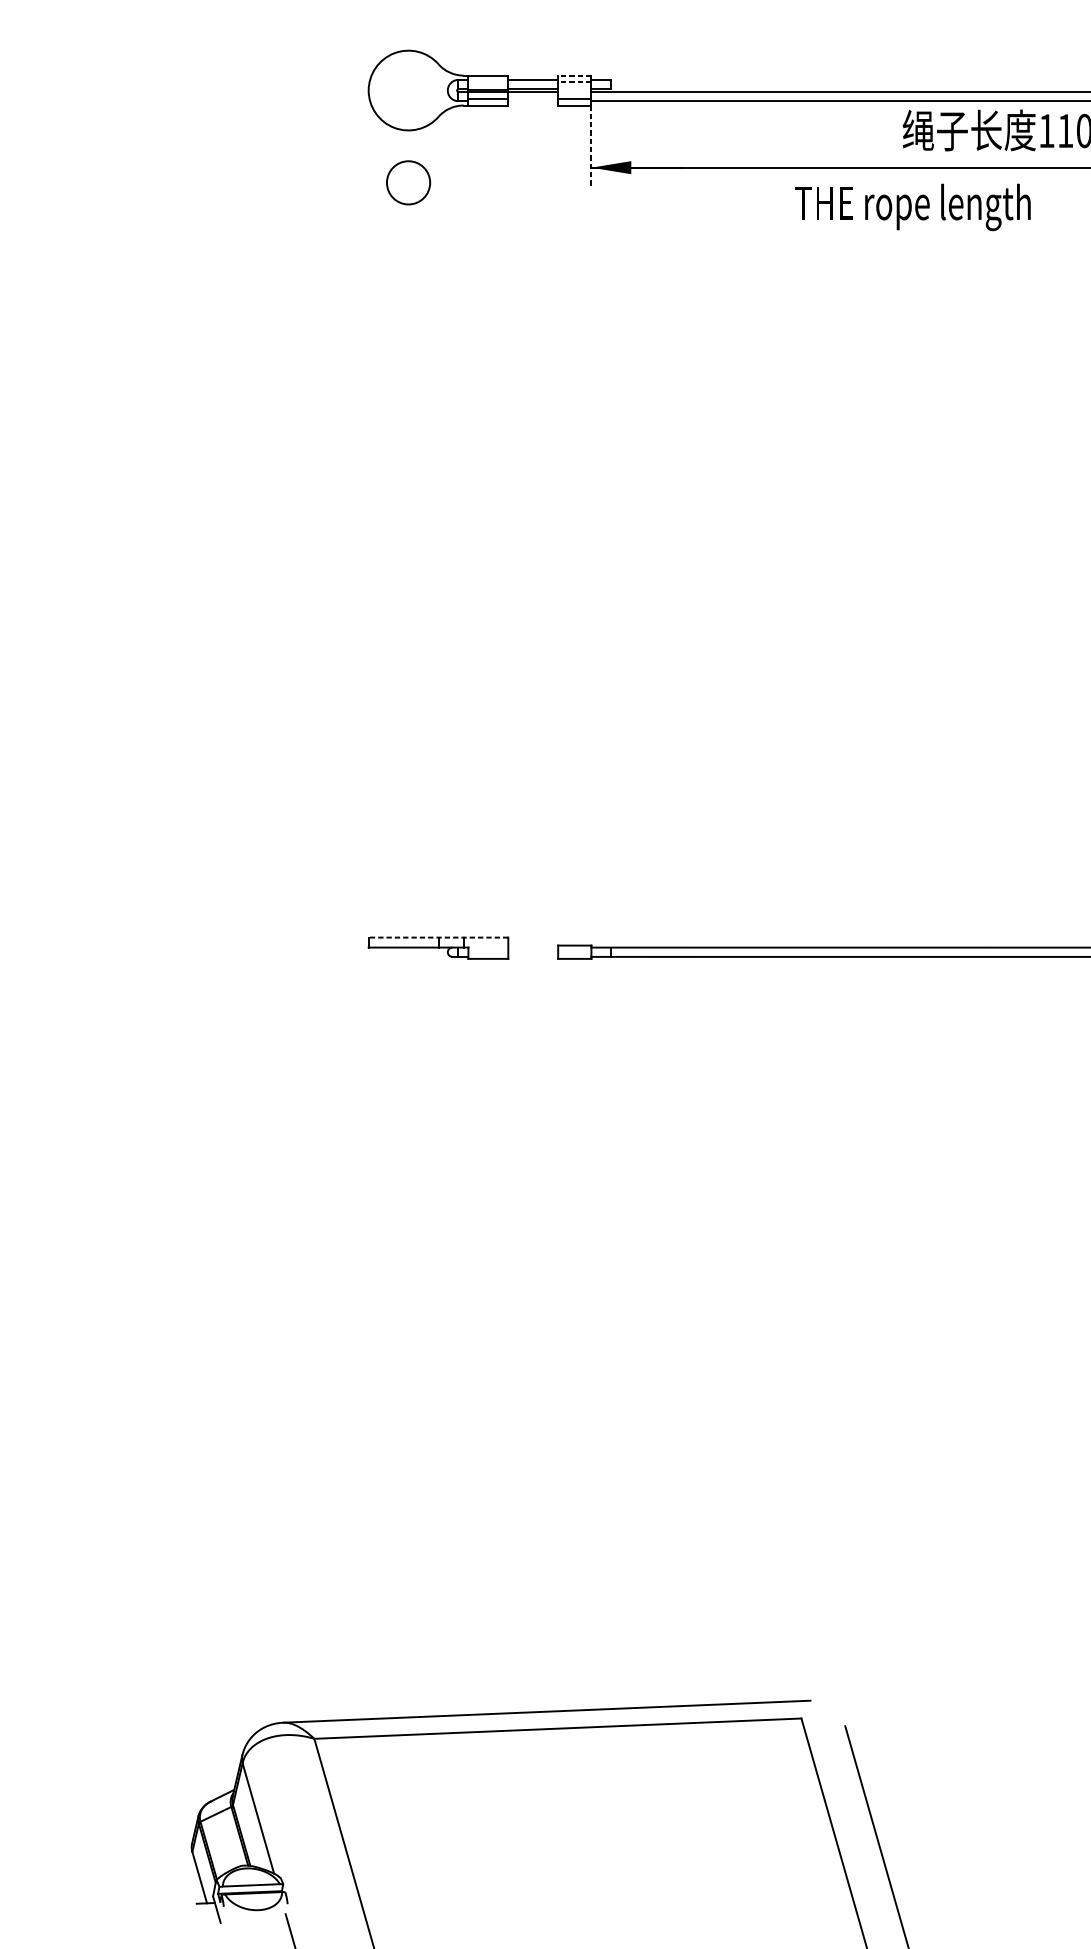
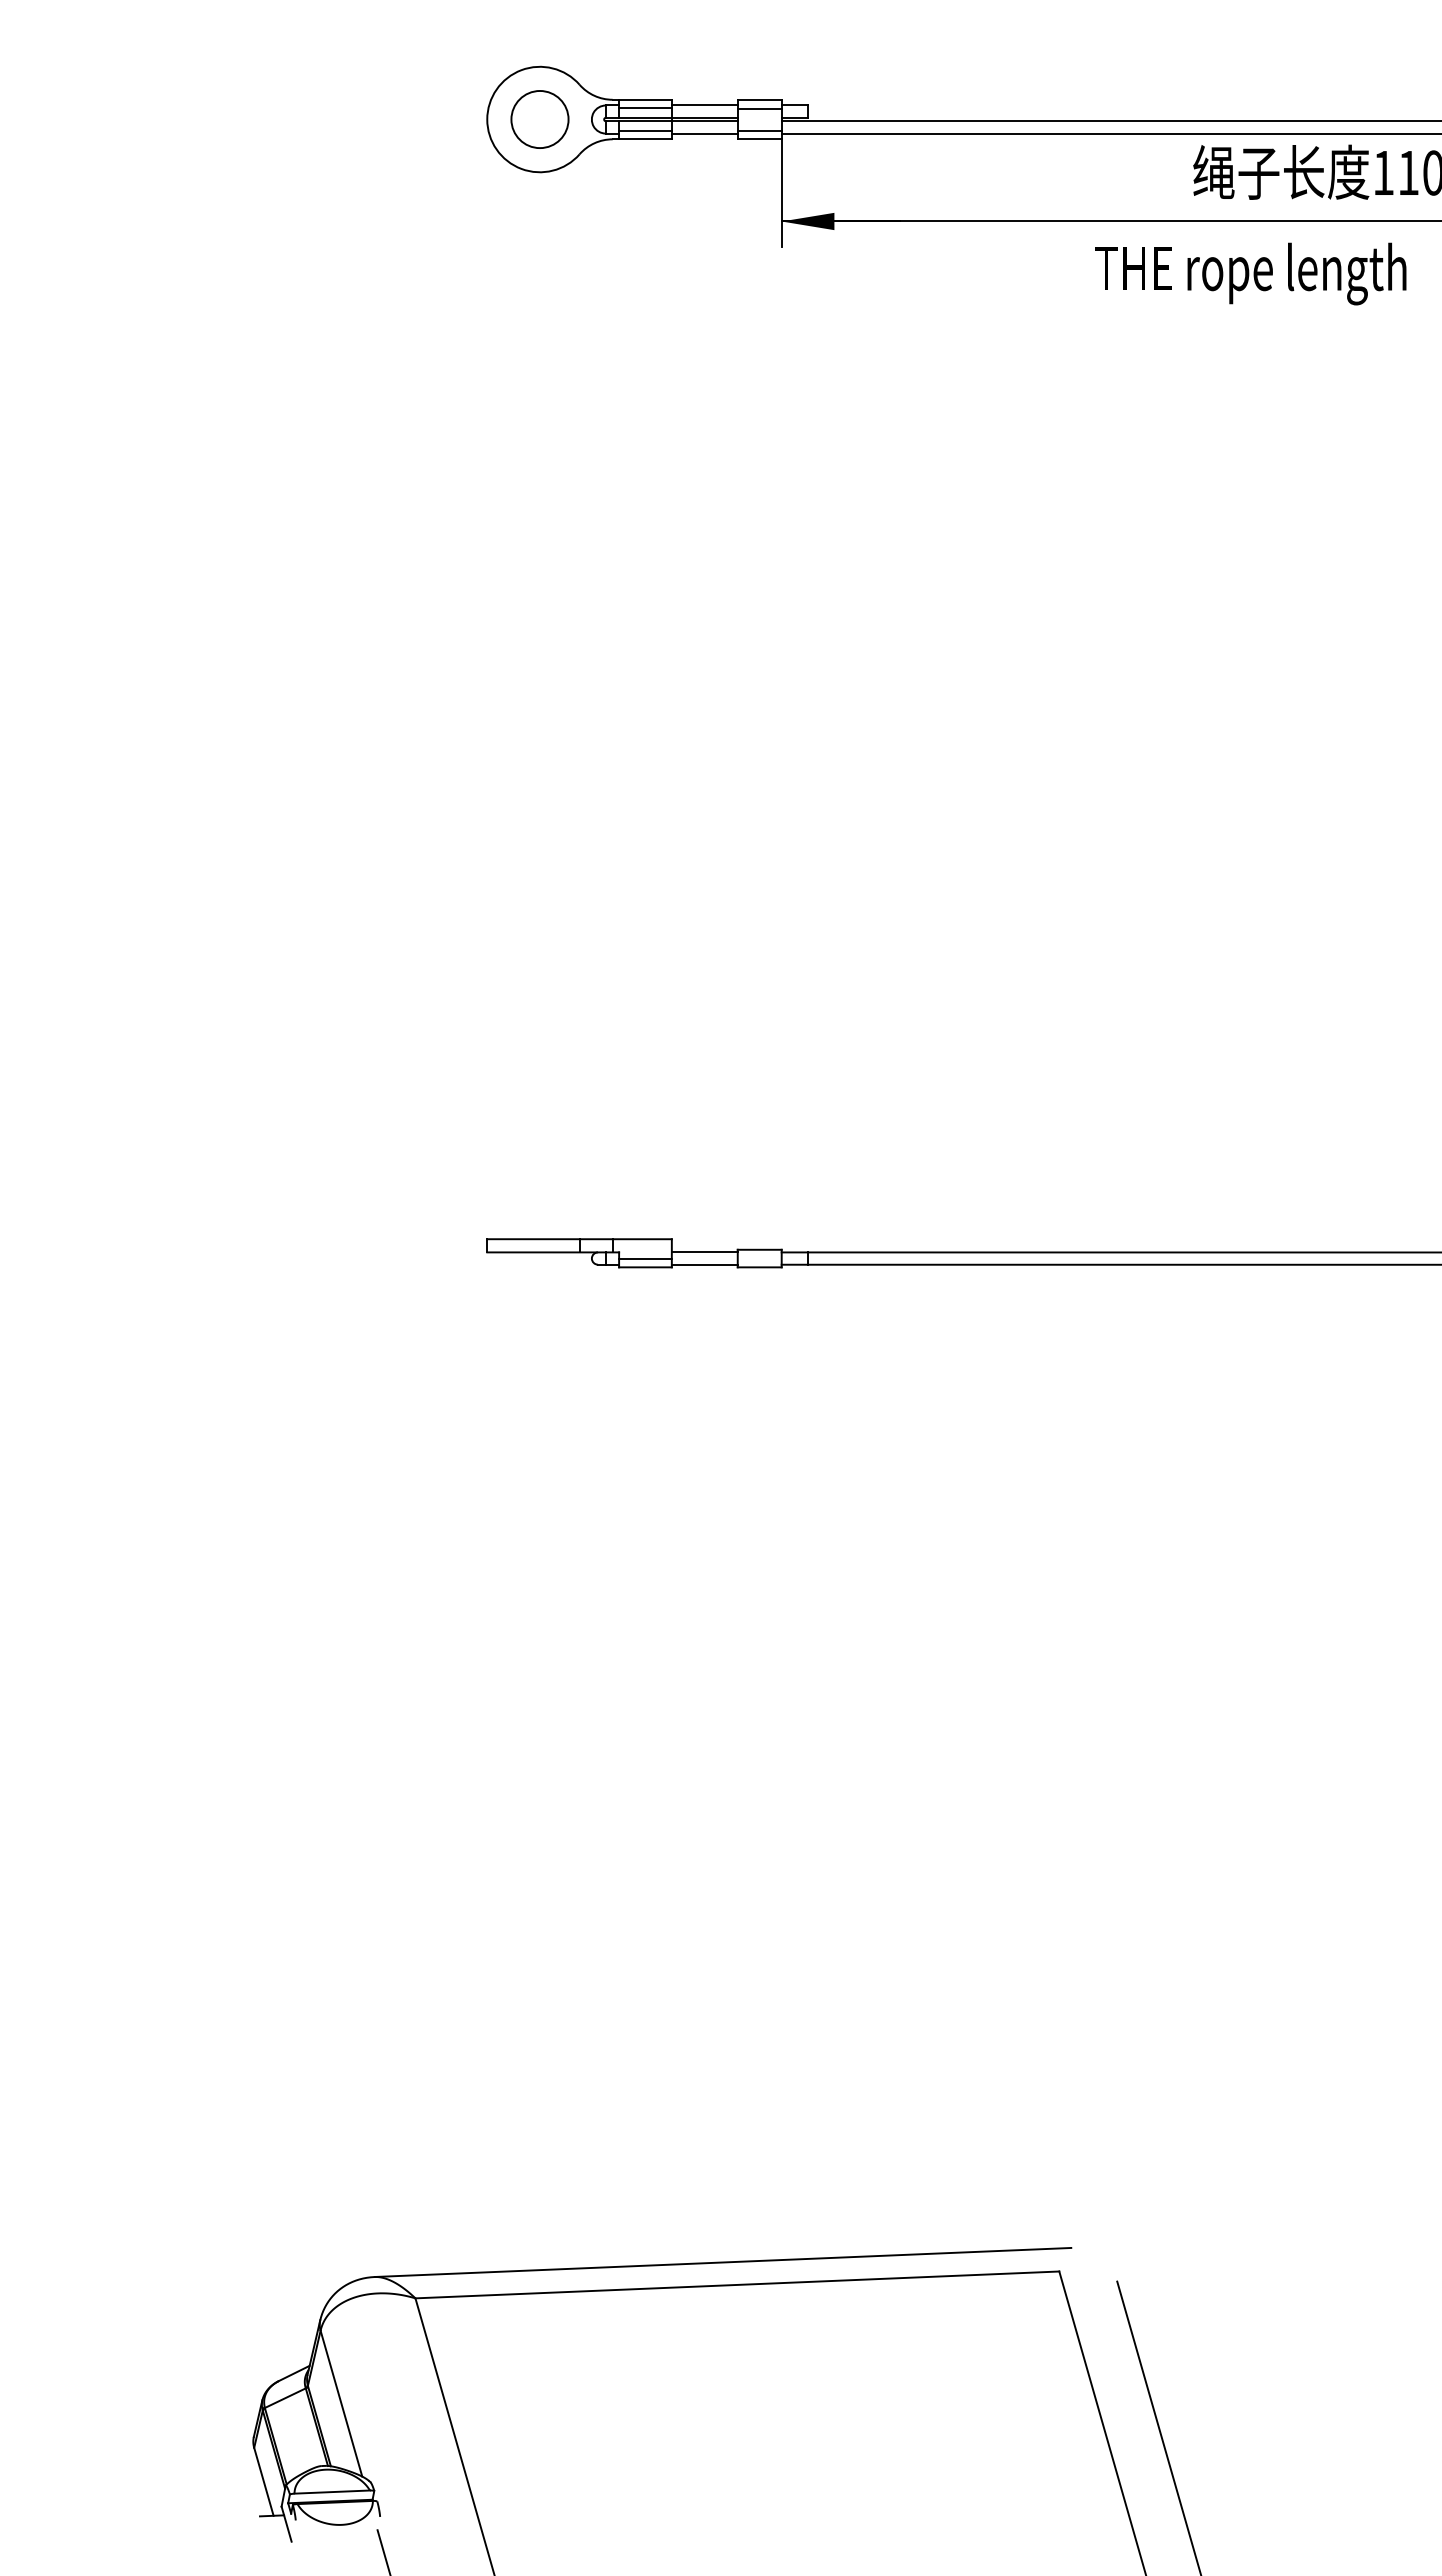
line: (574, 75) -> (759, 99), dashed -> solid
line: (488, 82) -> (645, 108), added
line: (574, 82) -> (759, 108), dashed -> solid
line: (533, 101) -> (704, 133), added
line: (591, 146) -> (781, 193), dashed -> solid
circle: (408, 182) -> (539, 119), moved
text: (912, 207) -> (1250, 273), moved
line: (438, 937) -> (579, 1239), dashed -> solid
line: (533, 947) -> (704, 1252), added
line: (488, 952) -> (645, 1259), added
line: (533, 956) -> (704, 1264), added

